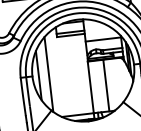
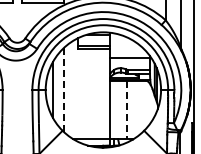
line: (49, 74) -> (64, 90), solid -> dashed
line: (106, 86) -> (127, 110), solid -> dashed

